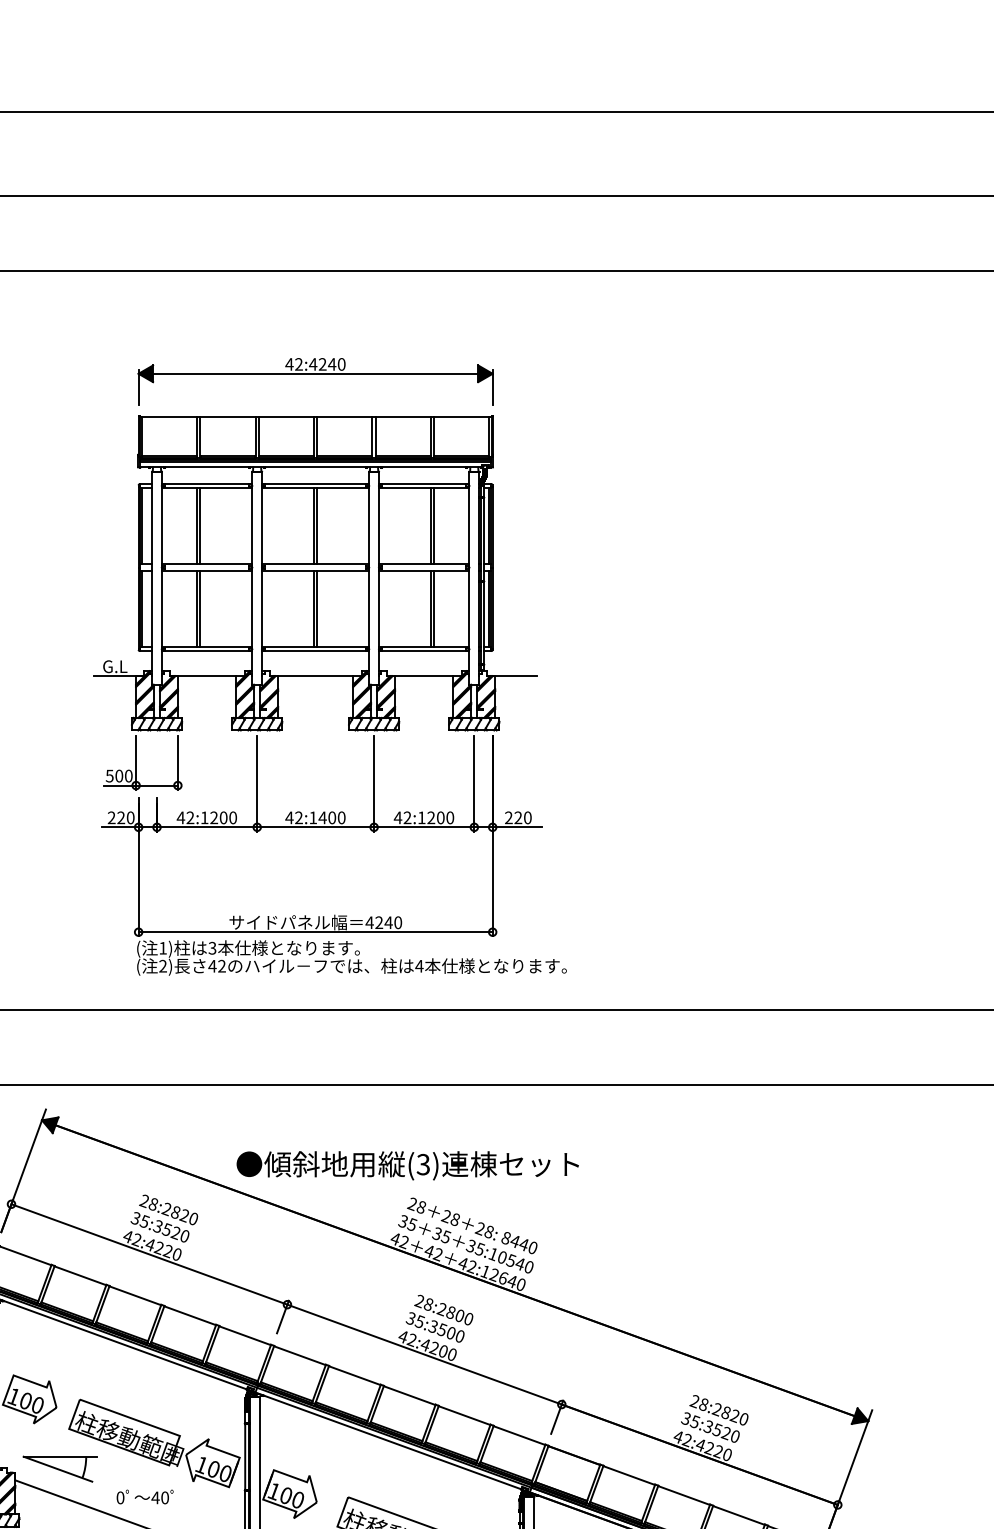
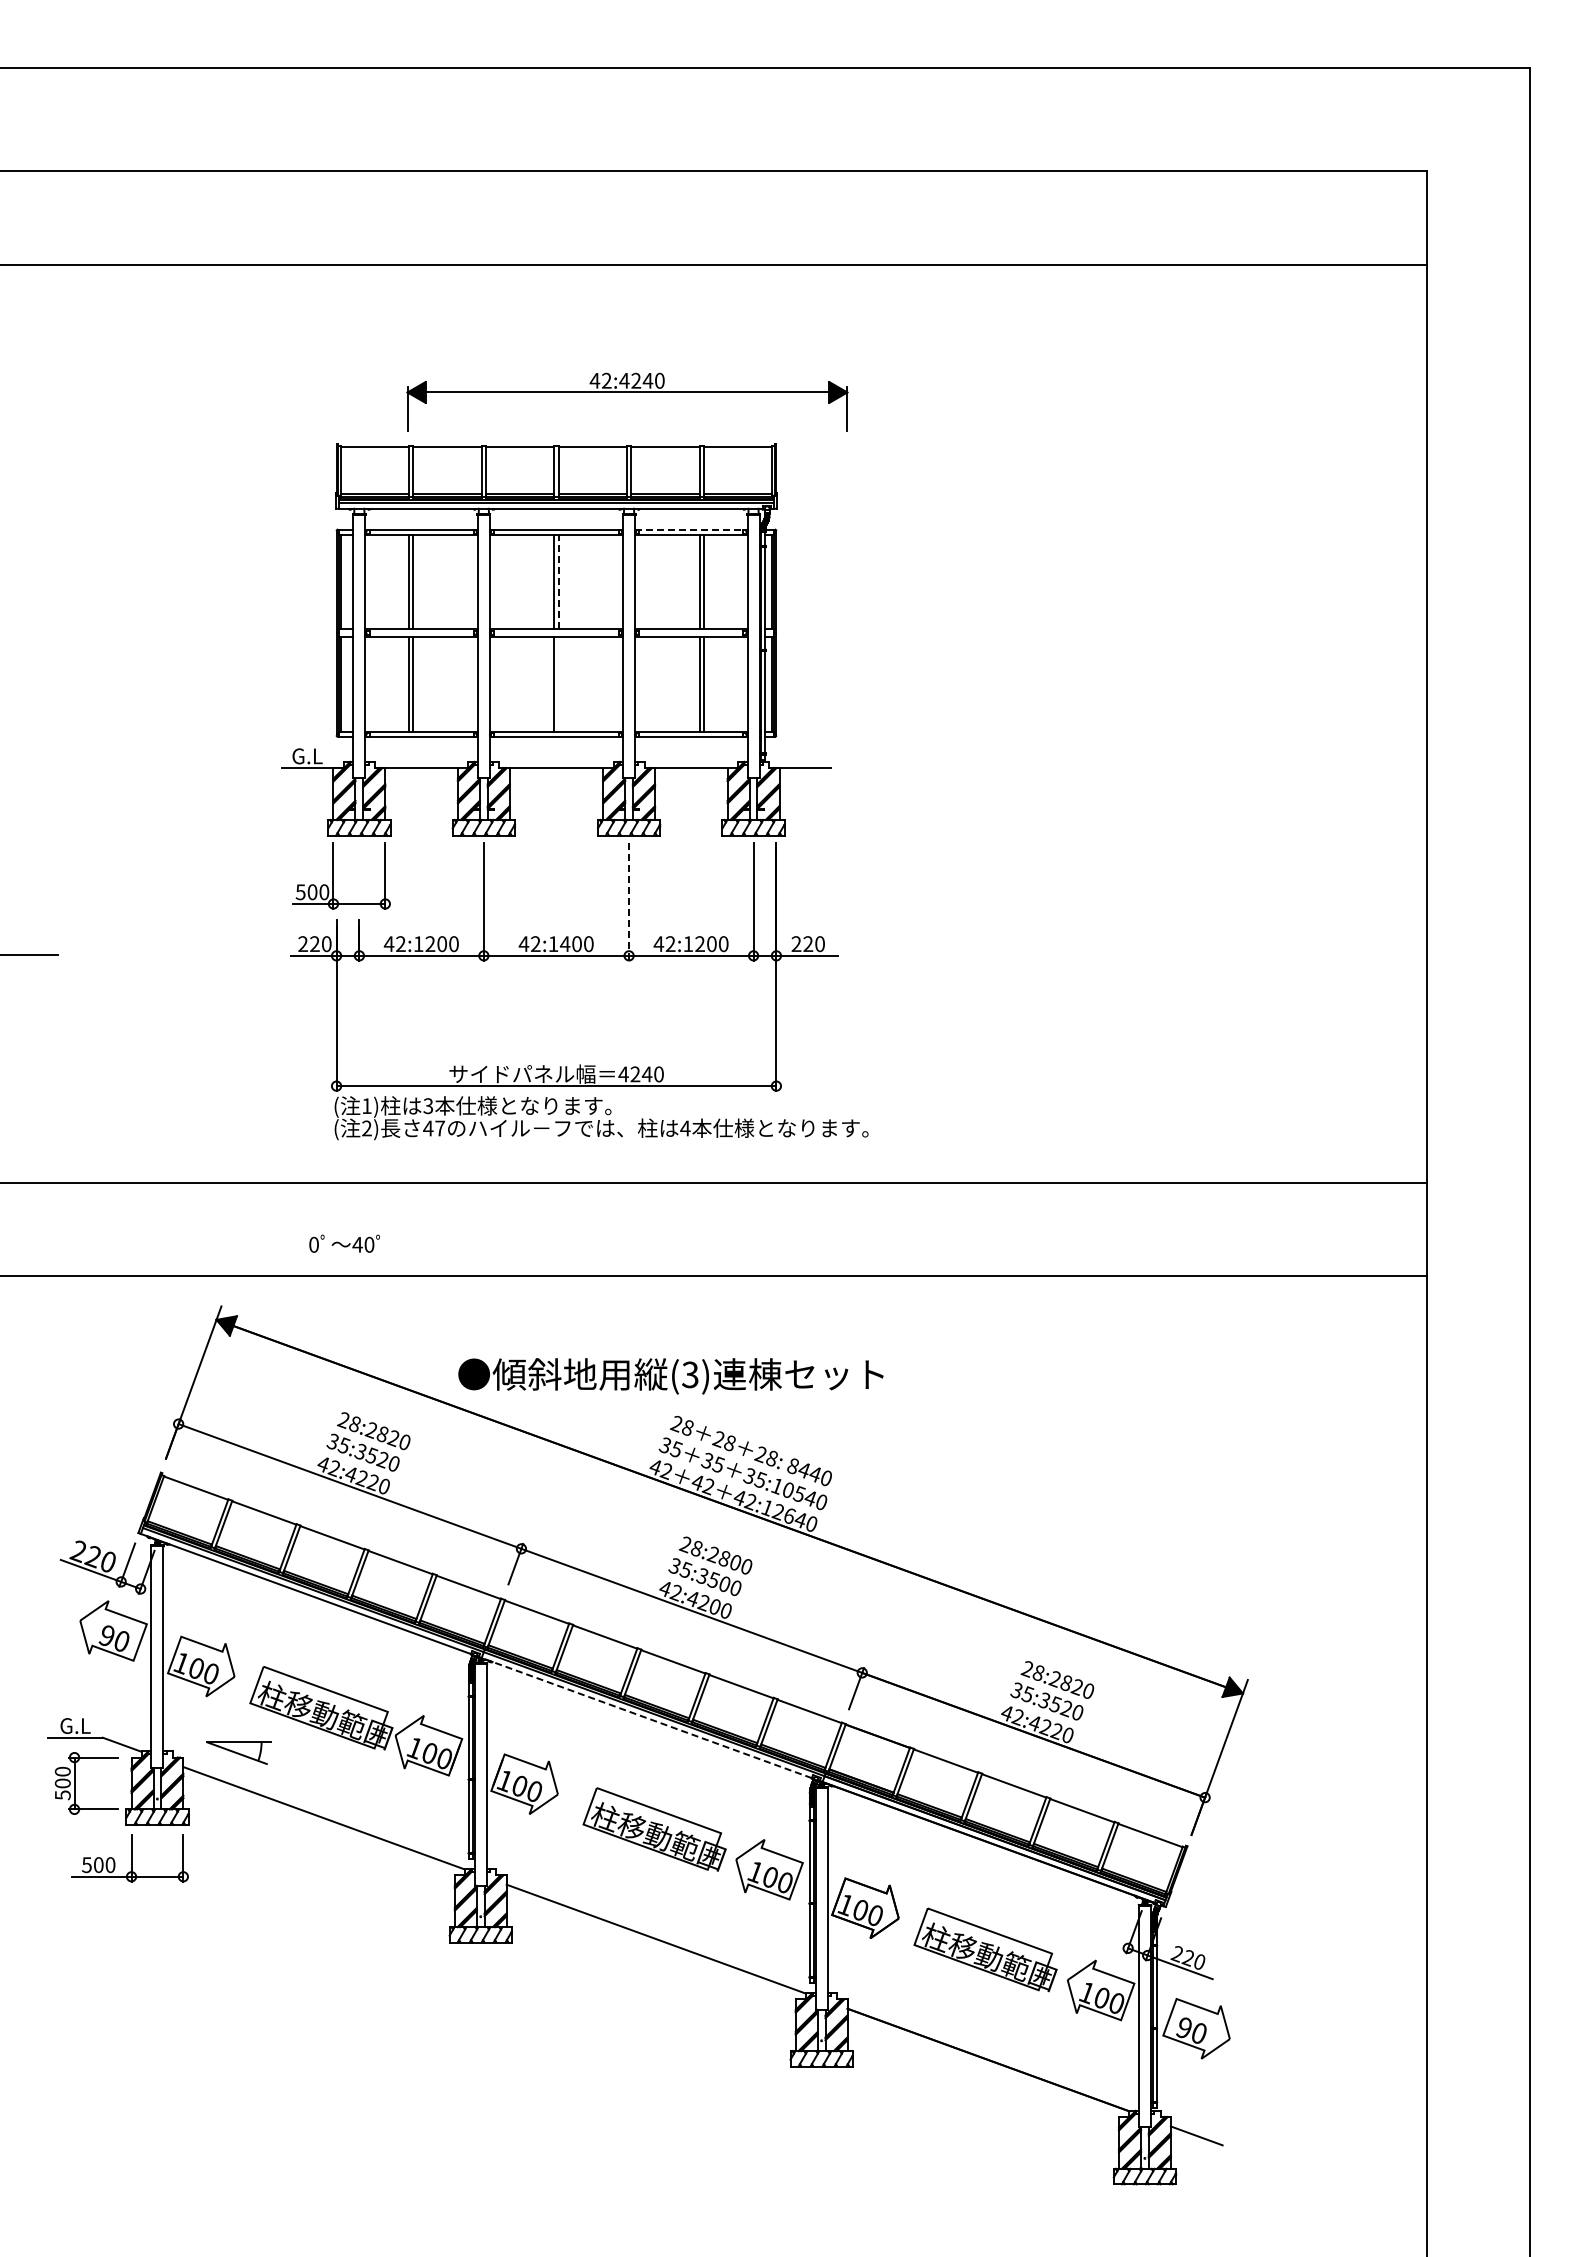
part: (315, 373) -> (627, 392), moved
line: (424, 484) -> (691, 529), solid -> dashed
line: (317, 525) -> (558, 581), solid -> dashed
line: (317, 608) -> (558, 684), removed
line: (374, 784) -> (629, 902), solid -> dashed
text: (222, 966) -> (440, 1128), 42 -> 47
line: (386, 1440) -> (644, 1717), solid -> dashed
part: (59, 1468) -> (238, 1752), size x0.7
text: (145, 1496) -> (344, 1243), moved

